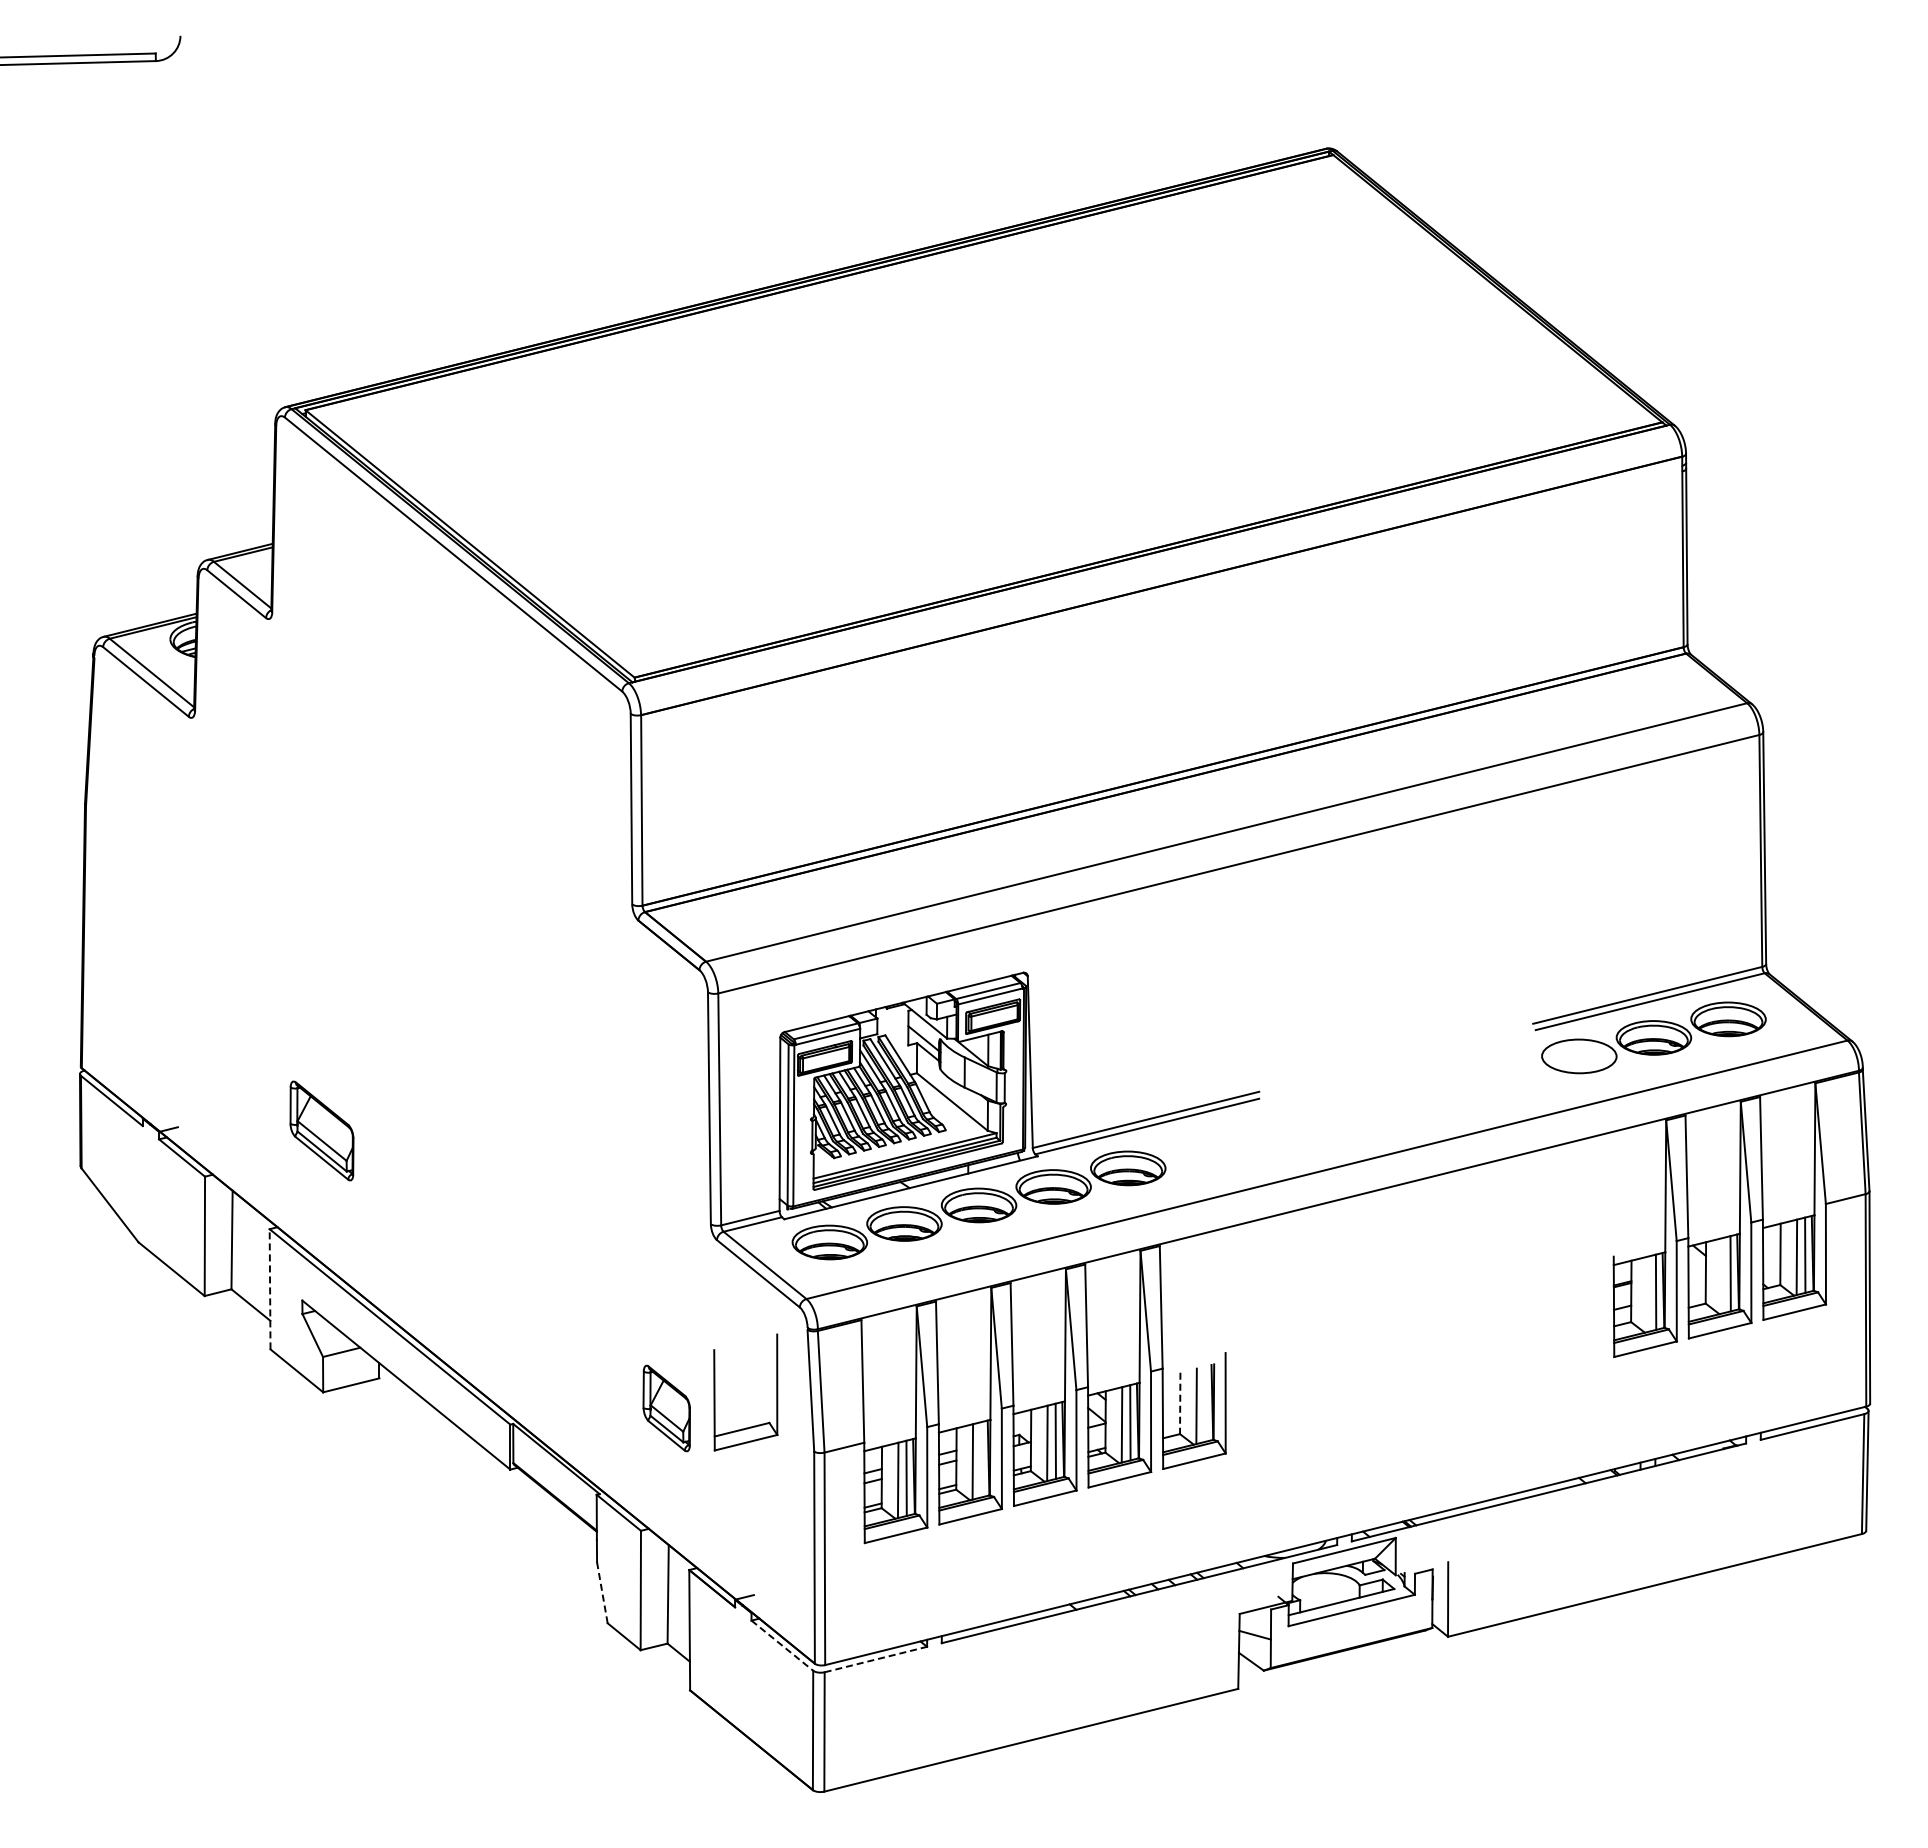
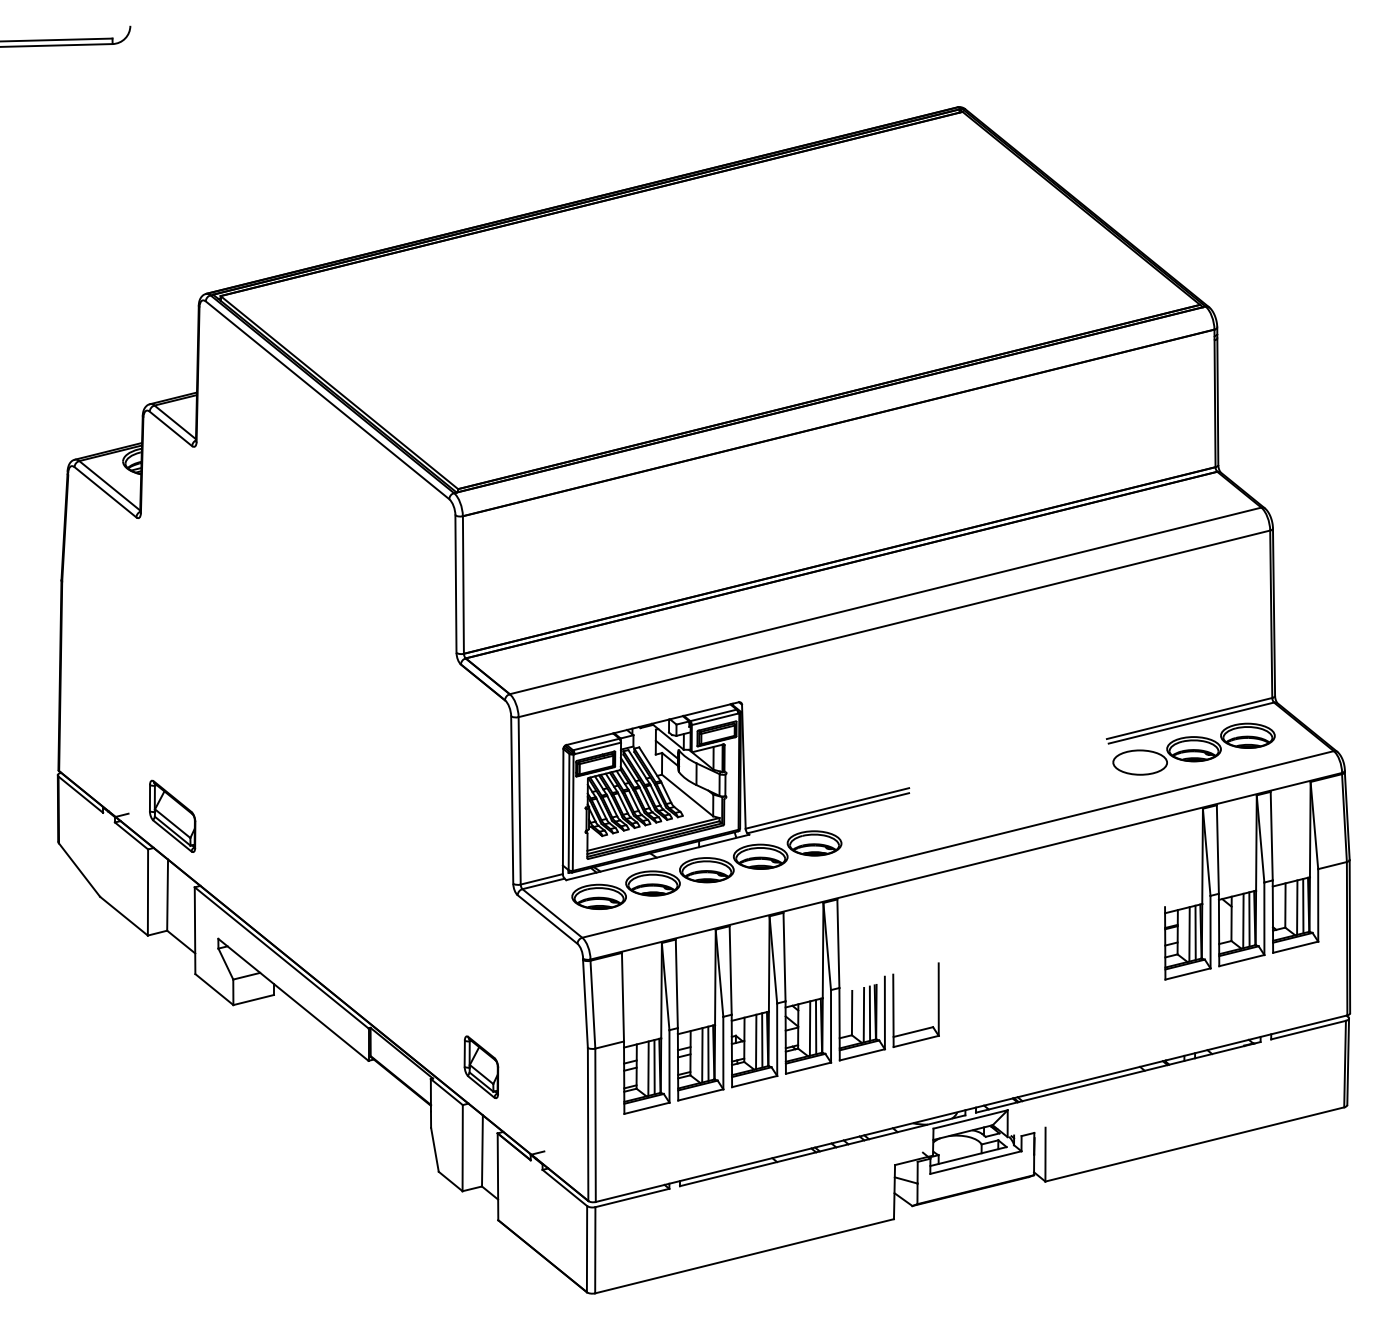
part: (321, 1130) -> (172, 816), moved
line: (1722, 1275) -> (1243, 920), added
line: (270, 1288) -> (195, 930), dashed -> solid
line: (1647, 1294) -> (1189, 934), added
part: (715, 1392) -> (894, 1005), moved
line: (1180, 1403) -> (852, 1013), dashed -> solid
line: (1204, 1403) -> (869, 1013), added
part: (666, 1408) -> (481, 1067), moved
line: (981, 1459) -> (708, 1053), added
line: (602, 1592) -> (435, 1149), dashed -> solid
line: (782, 1645) -> (564, 1187), dashed -> solid
line: (875, 1659) -> (632, 1197), dashed -> solid

